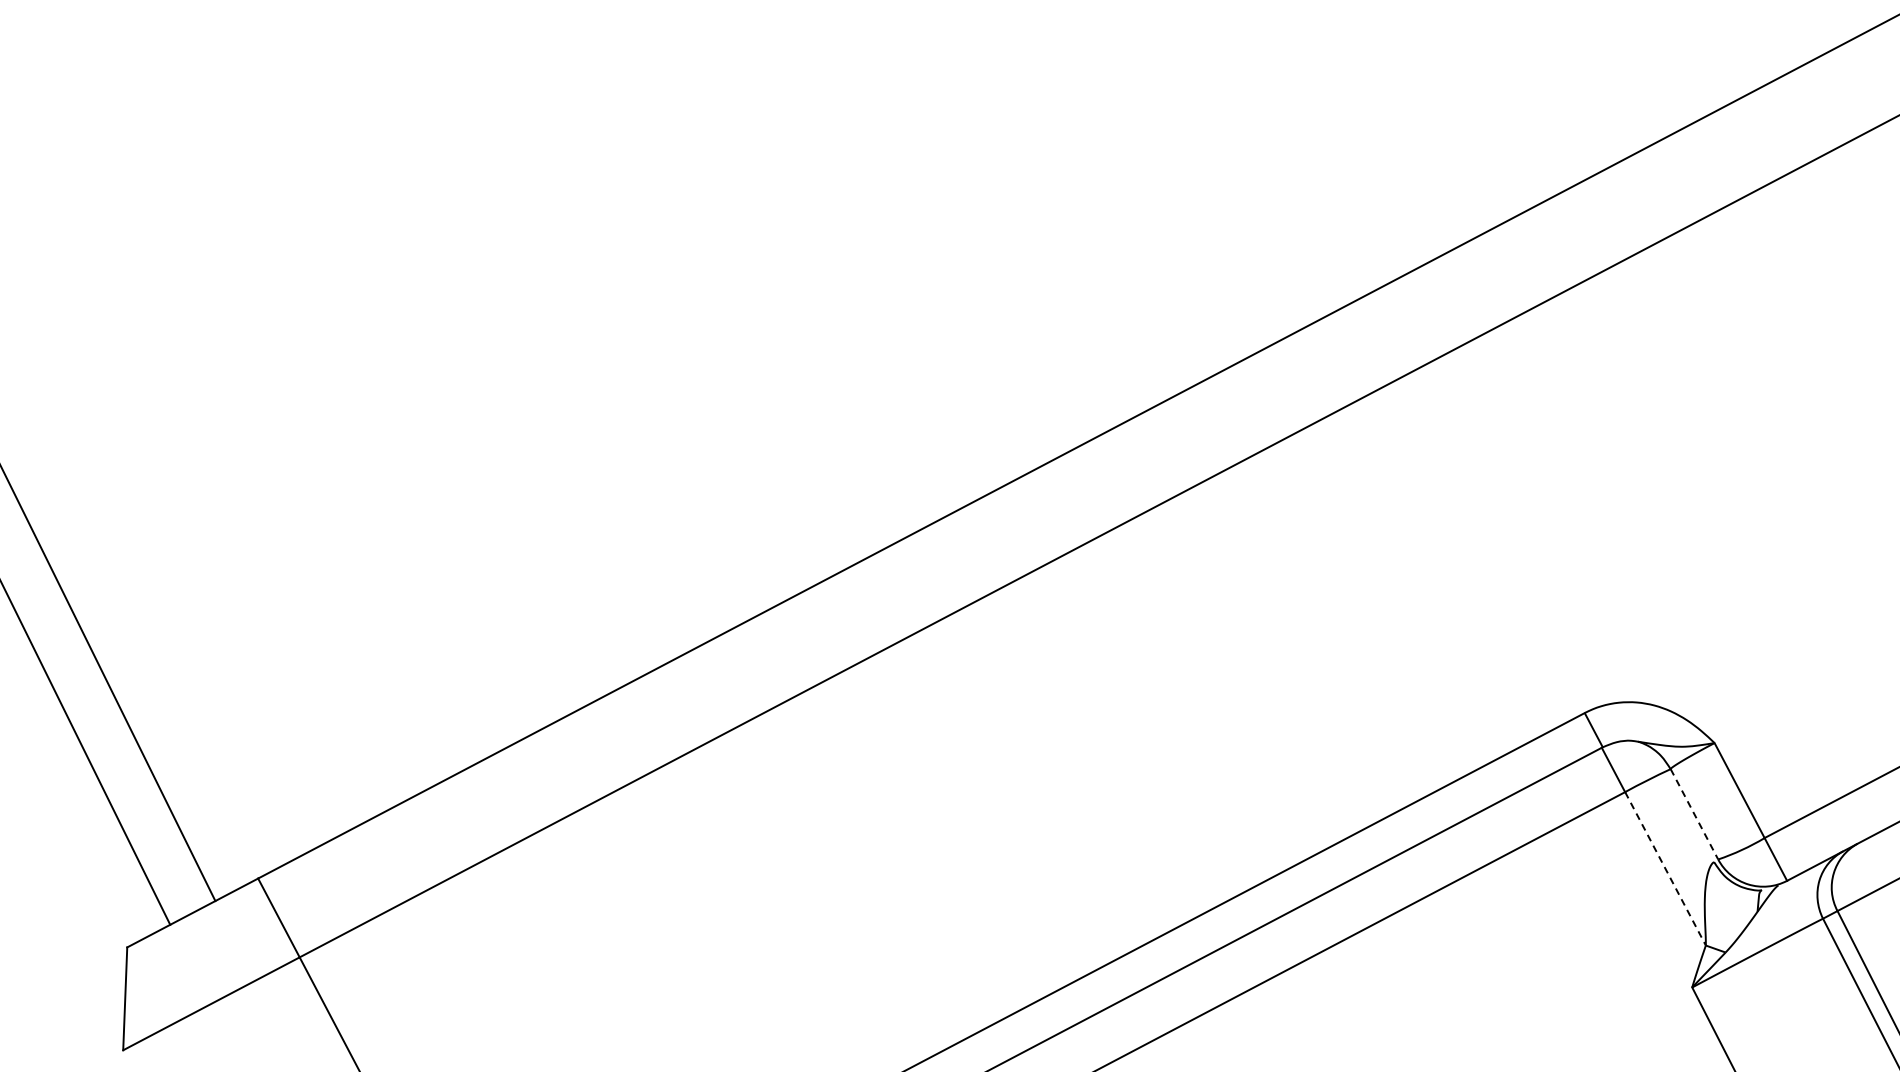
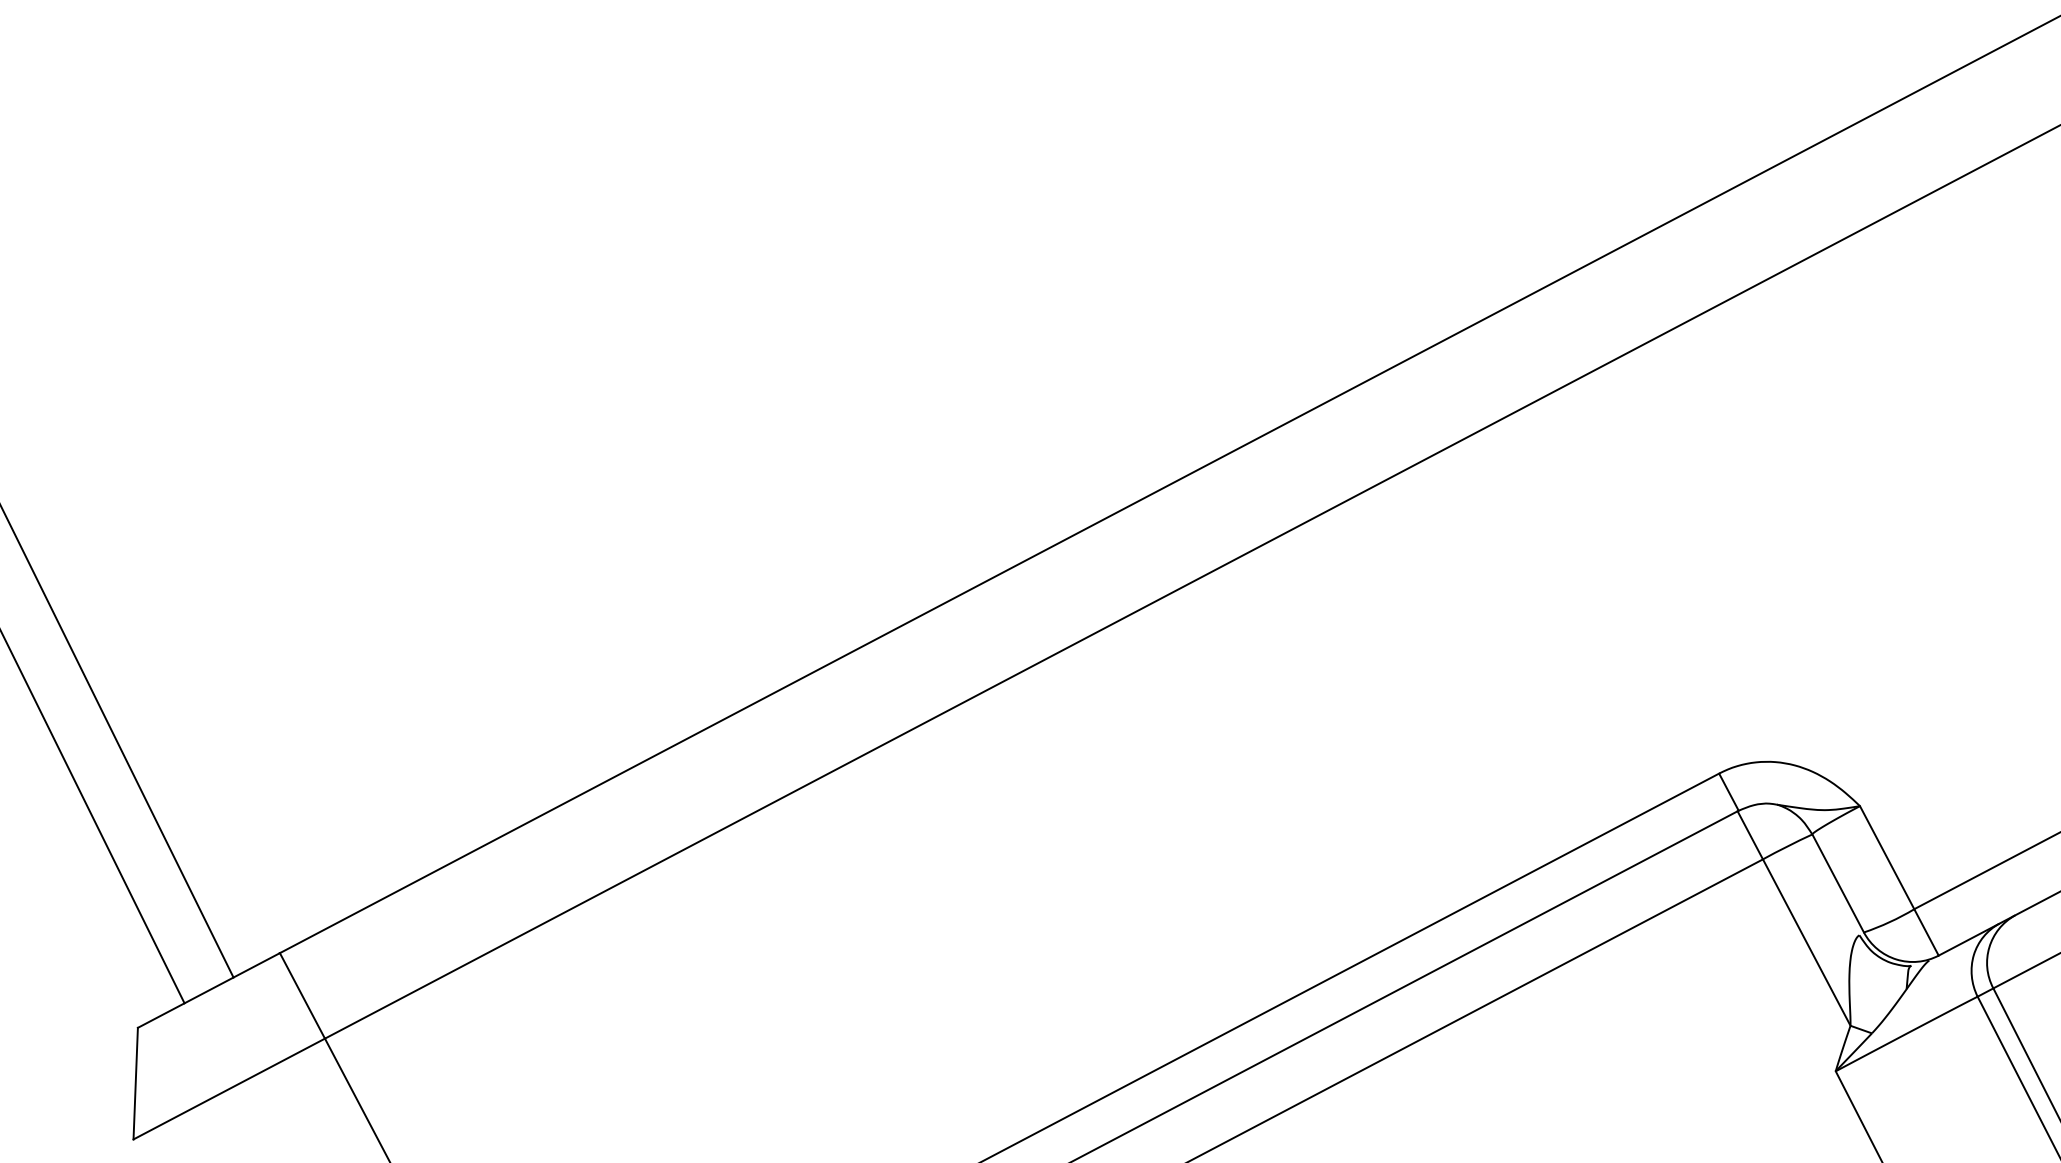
line: (1694, 814) -> (1838, 883), dashed -> solid
line: (1665, 868) -> (1806, 942), dashed -> solid

